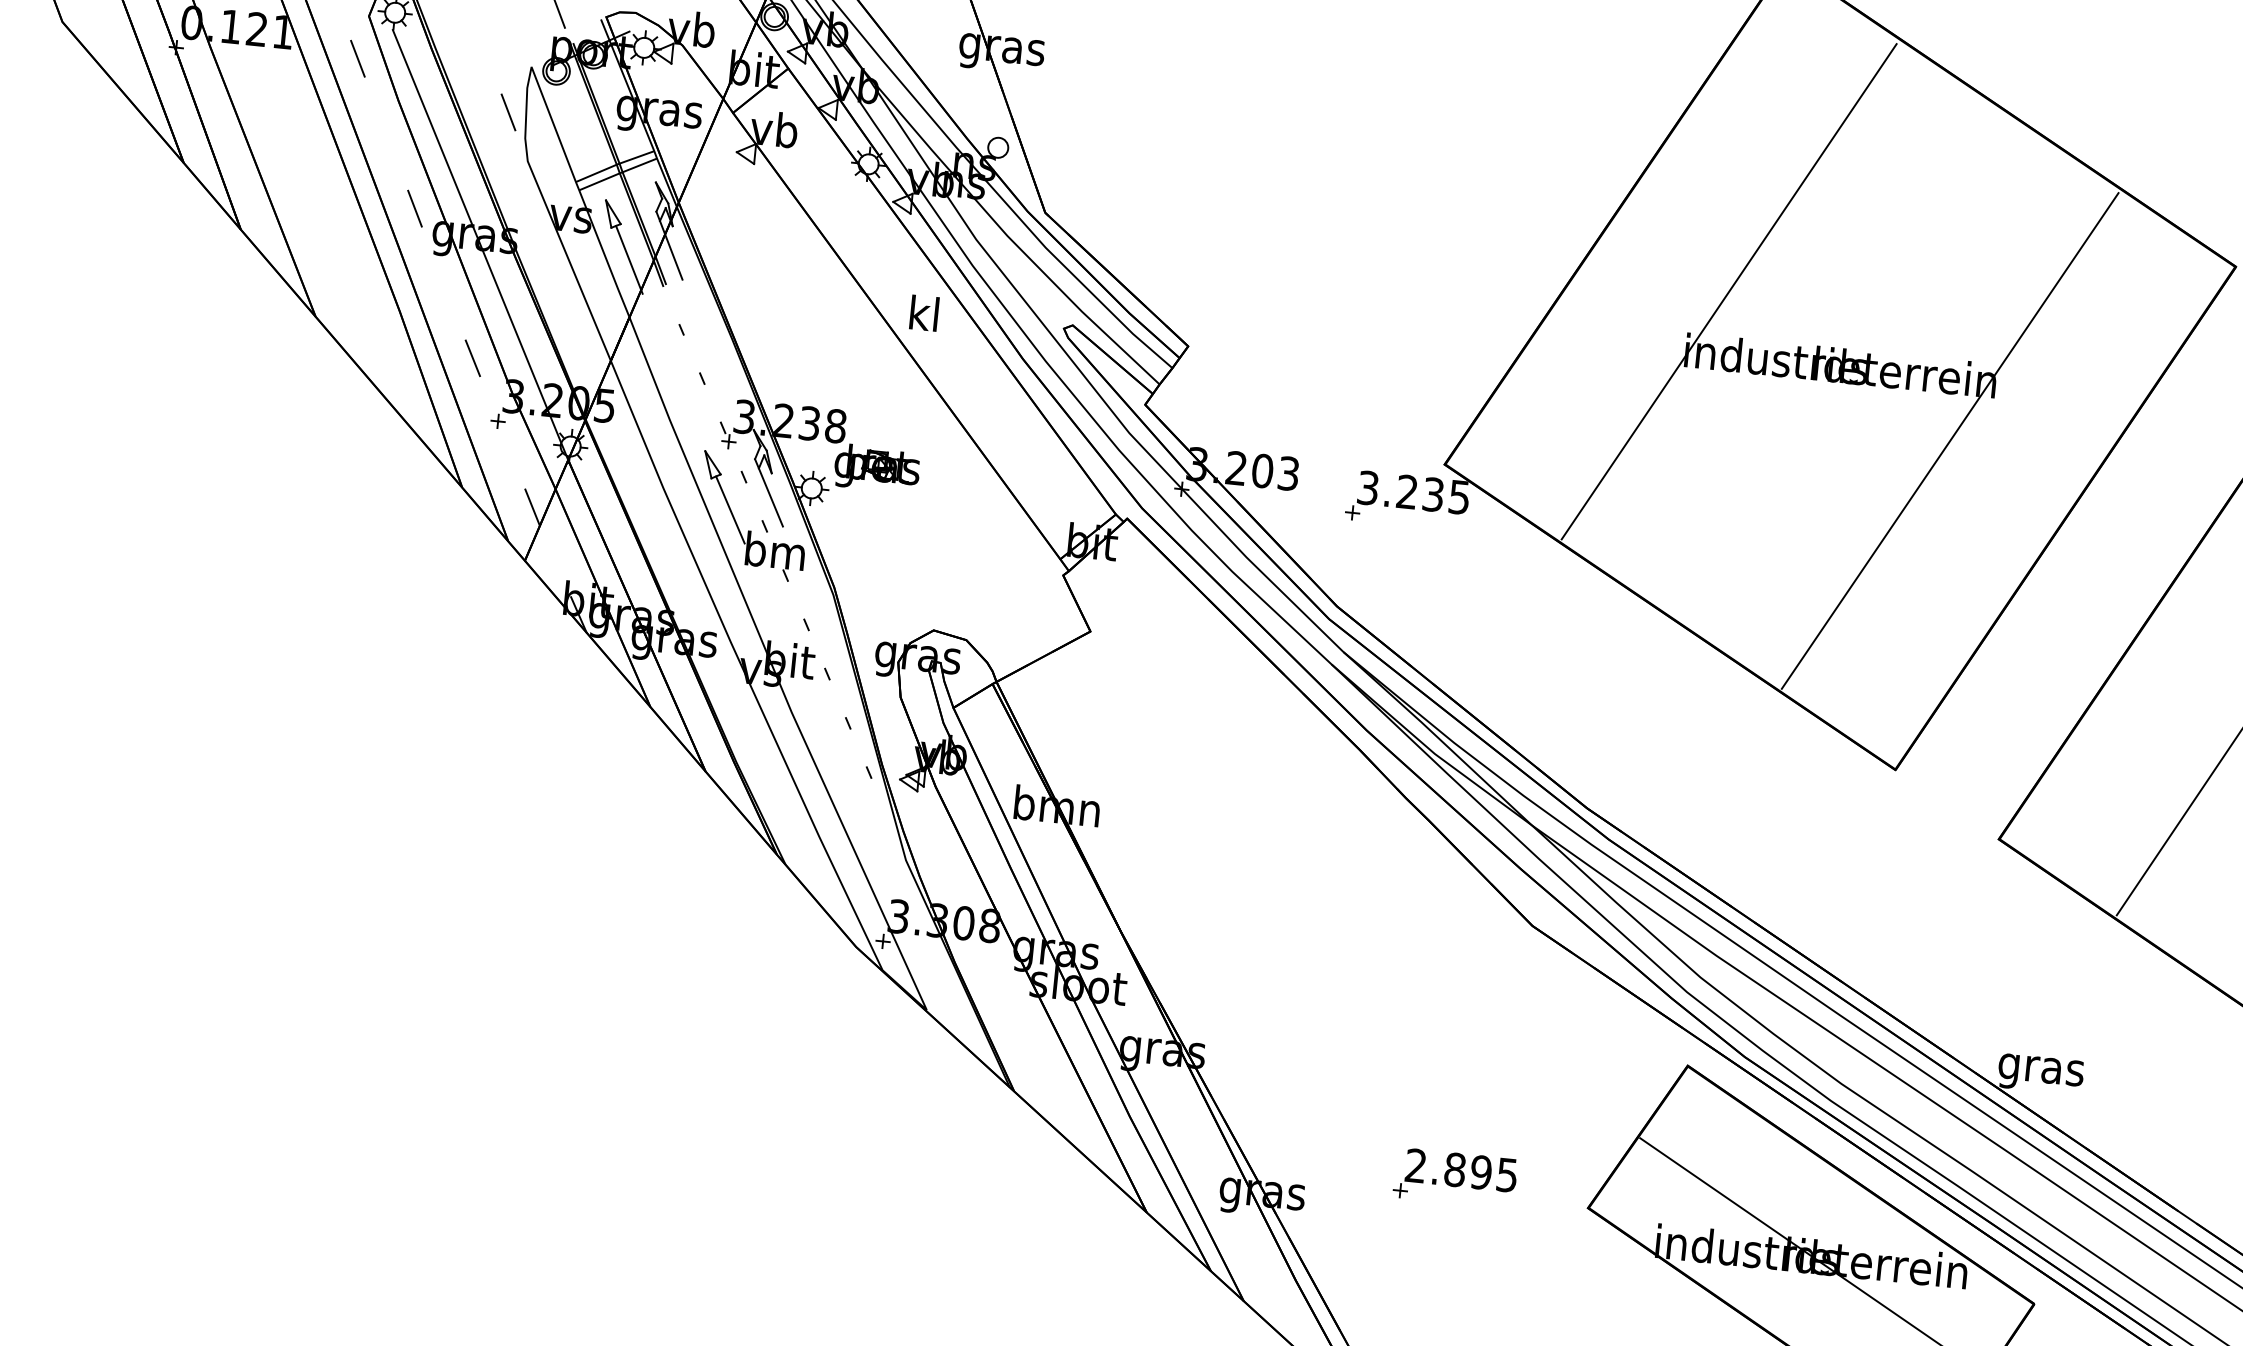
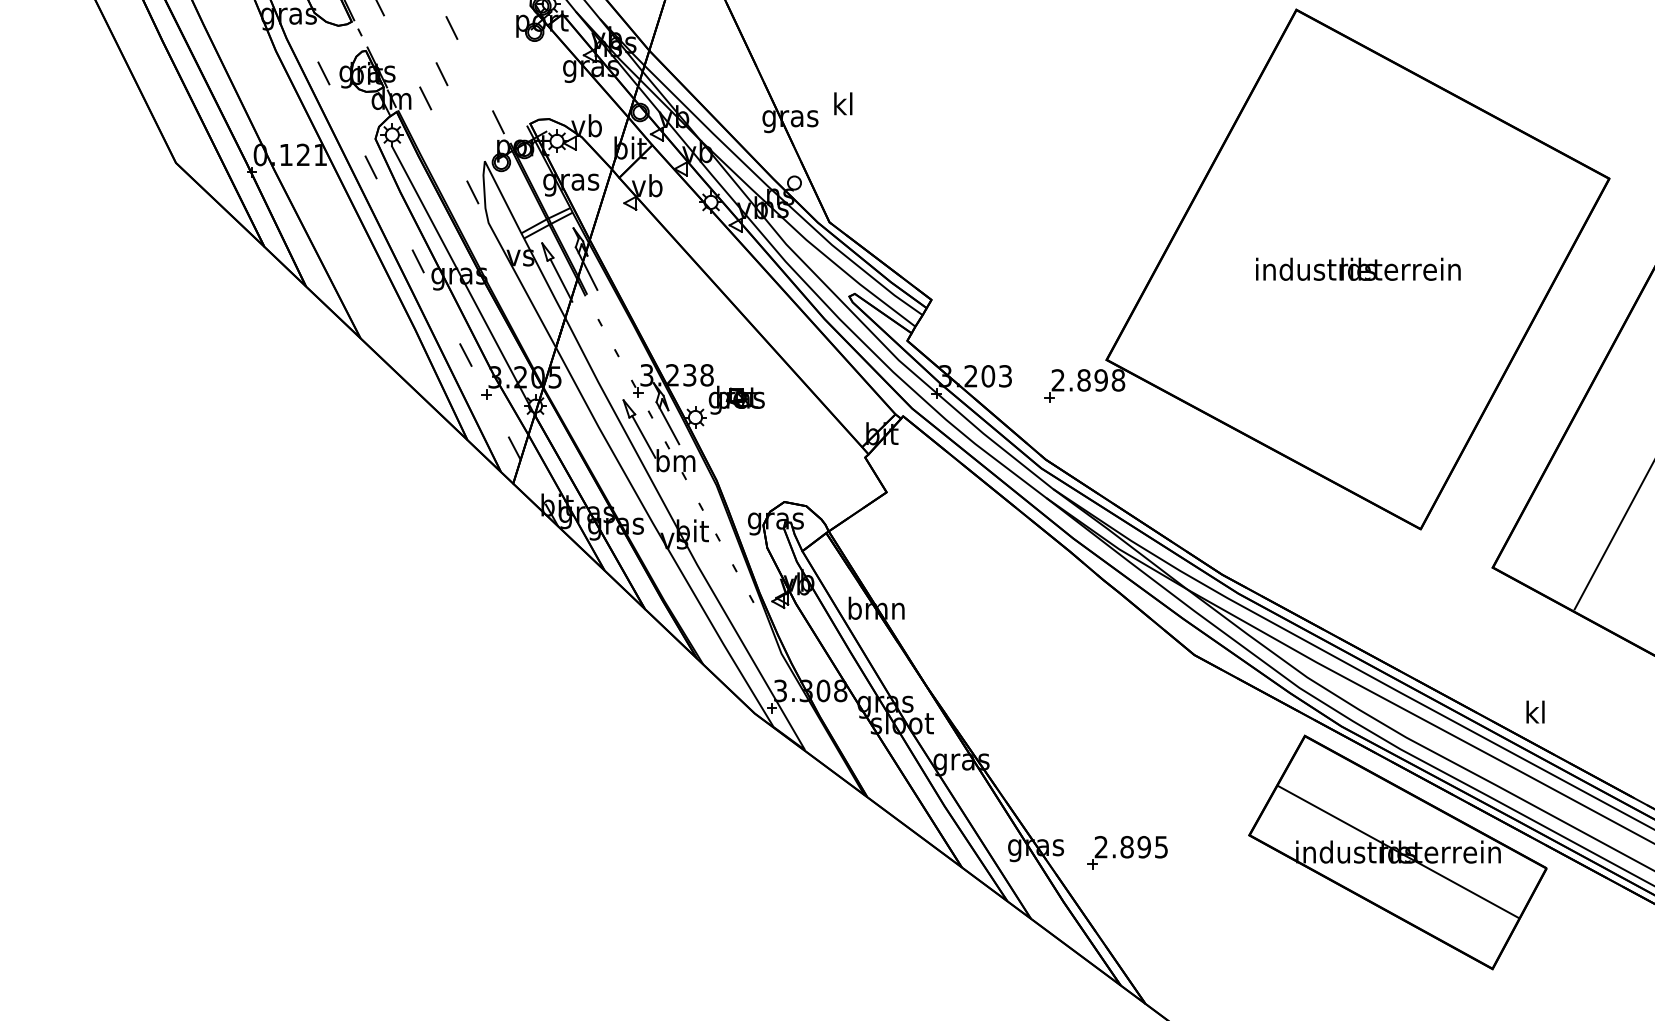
line: (1728, 291) -> (1280, 228), removed
text: (924, 312) -> (843, 103), moved
line: (1950, 439) -> (1434, 310), removed
text: (1414, 492) -> (1088, 380), 3.235 -> 2.898
text: (2041, 1068) -> (1535, 714), gras -> kl
part: (1454, 1177) -> (1127, 852), moved

